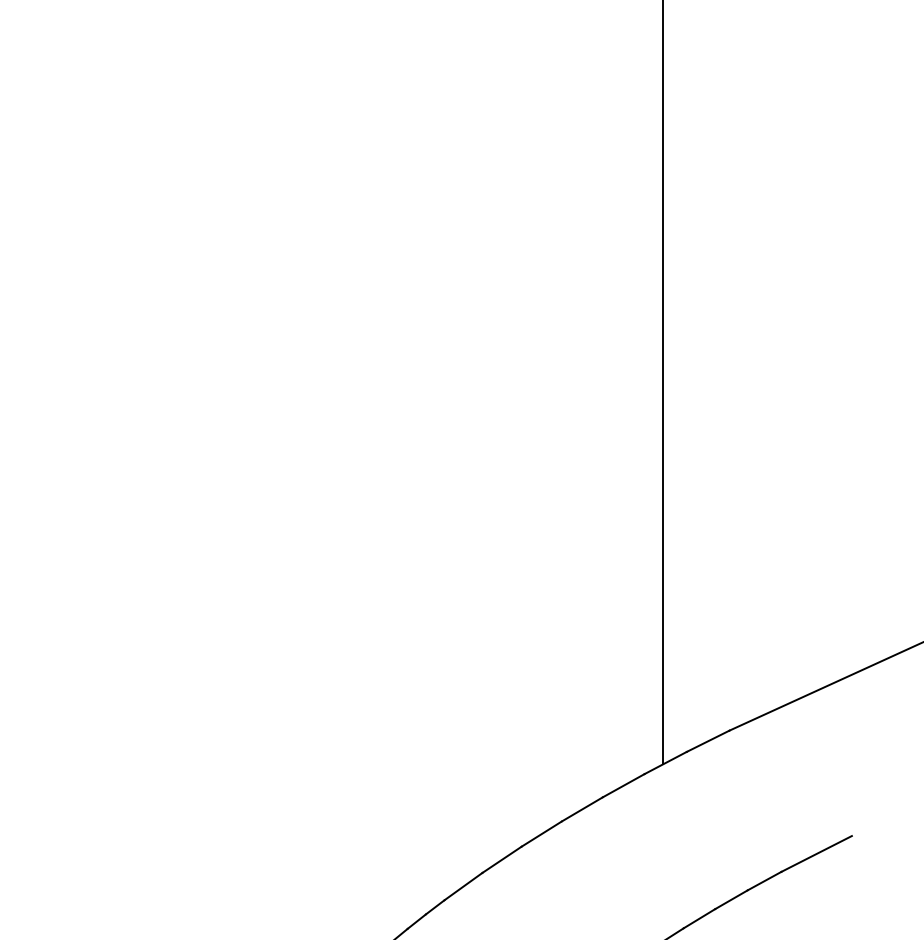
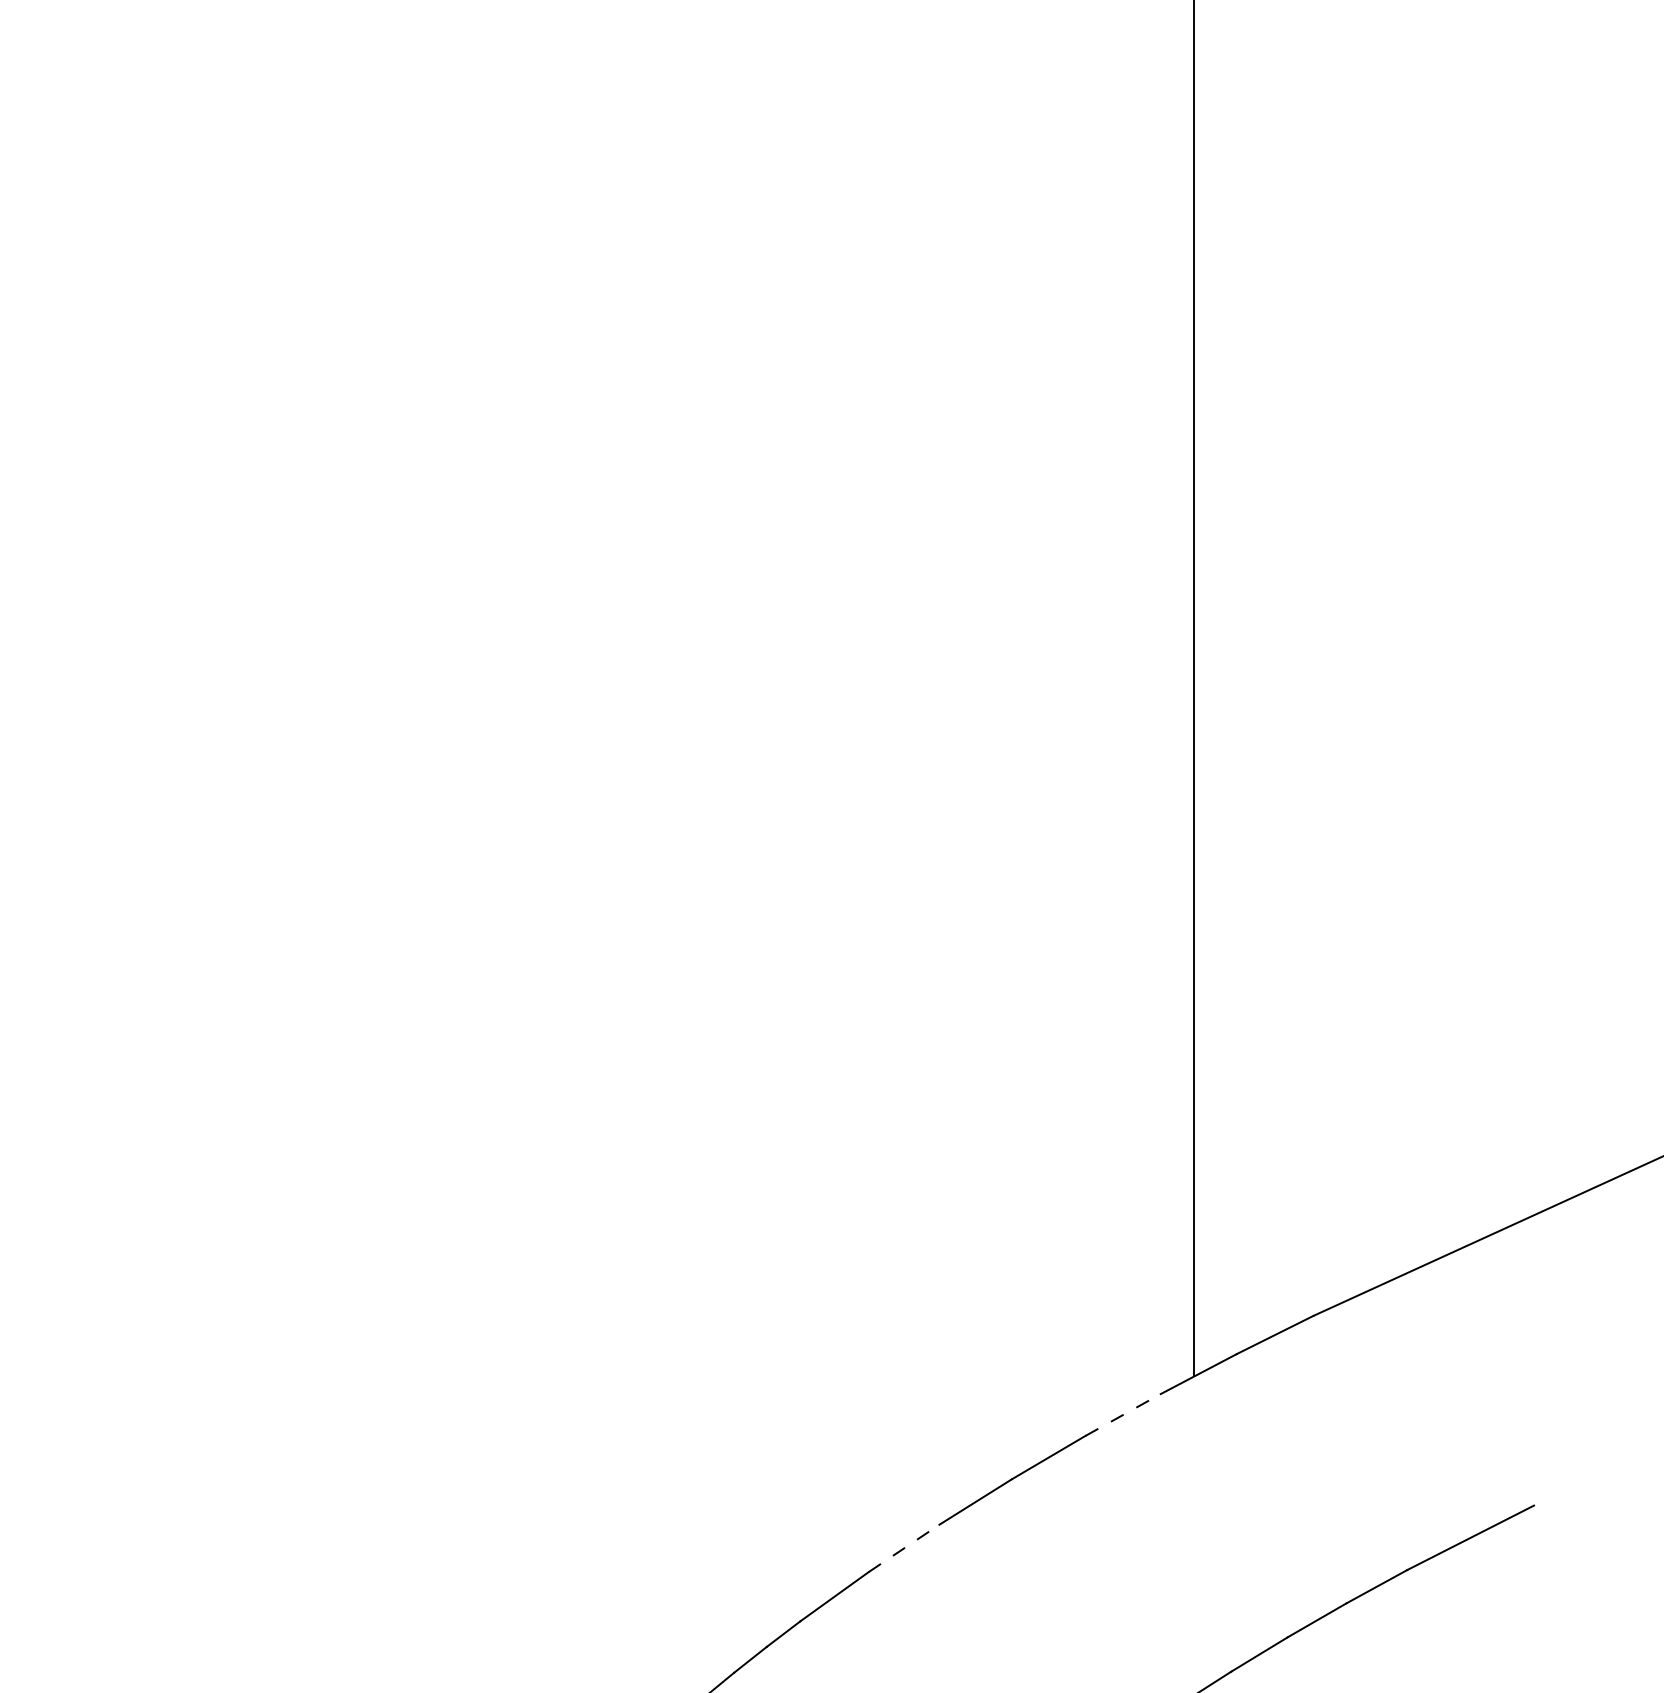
line: (623, 785) -> (1122, 1414), solid -> dashed
line: (502, 859) -> (904, 1547), solid -> dashed

